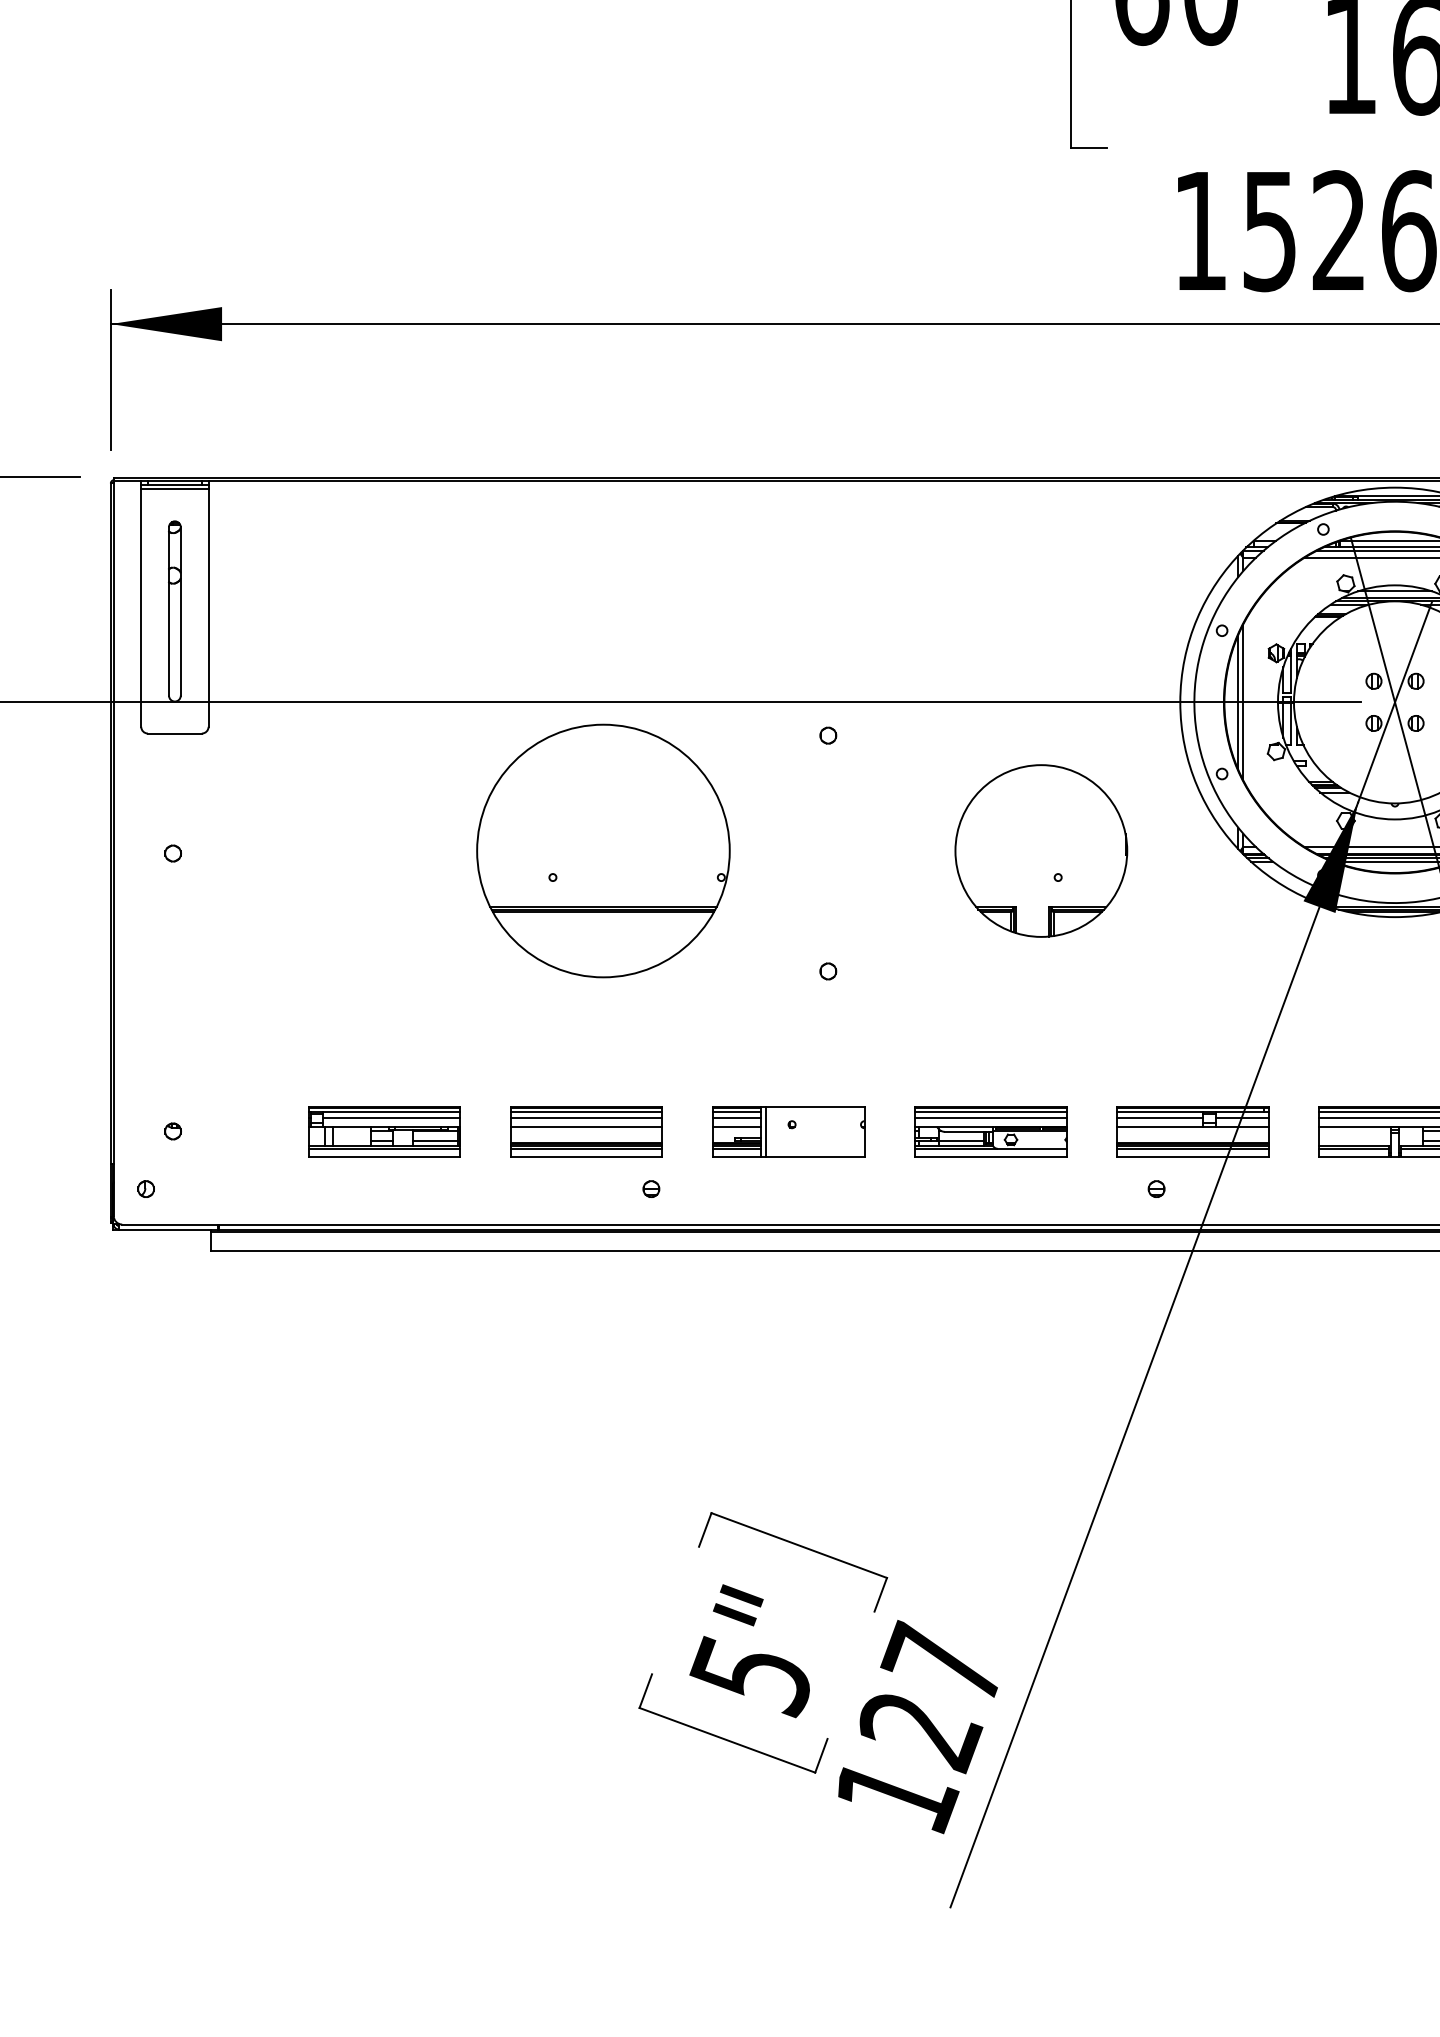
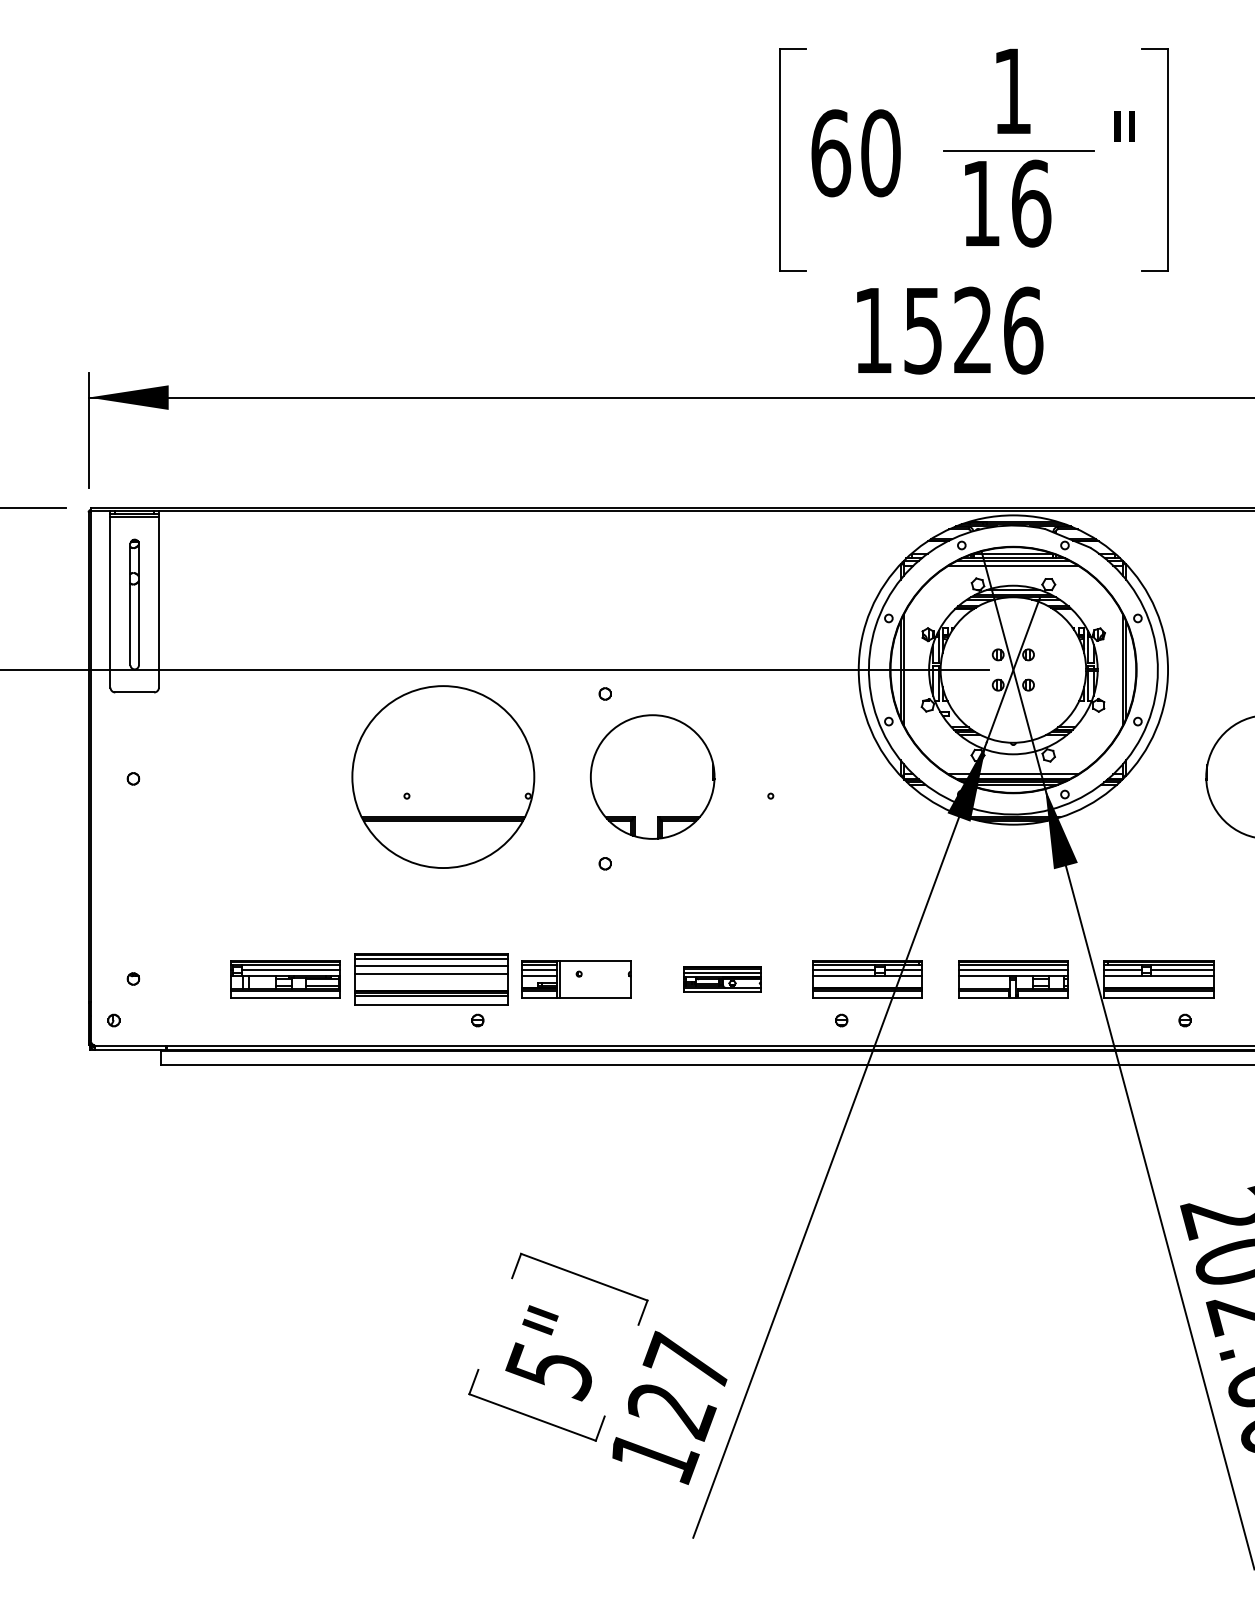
part: (1041, 850) -> (652, 776), moved
part: (587, 1132) -> (431, 979), size x1.4
part: (991, 1132) -> (722, 979), size x0.7

